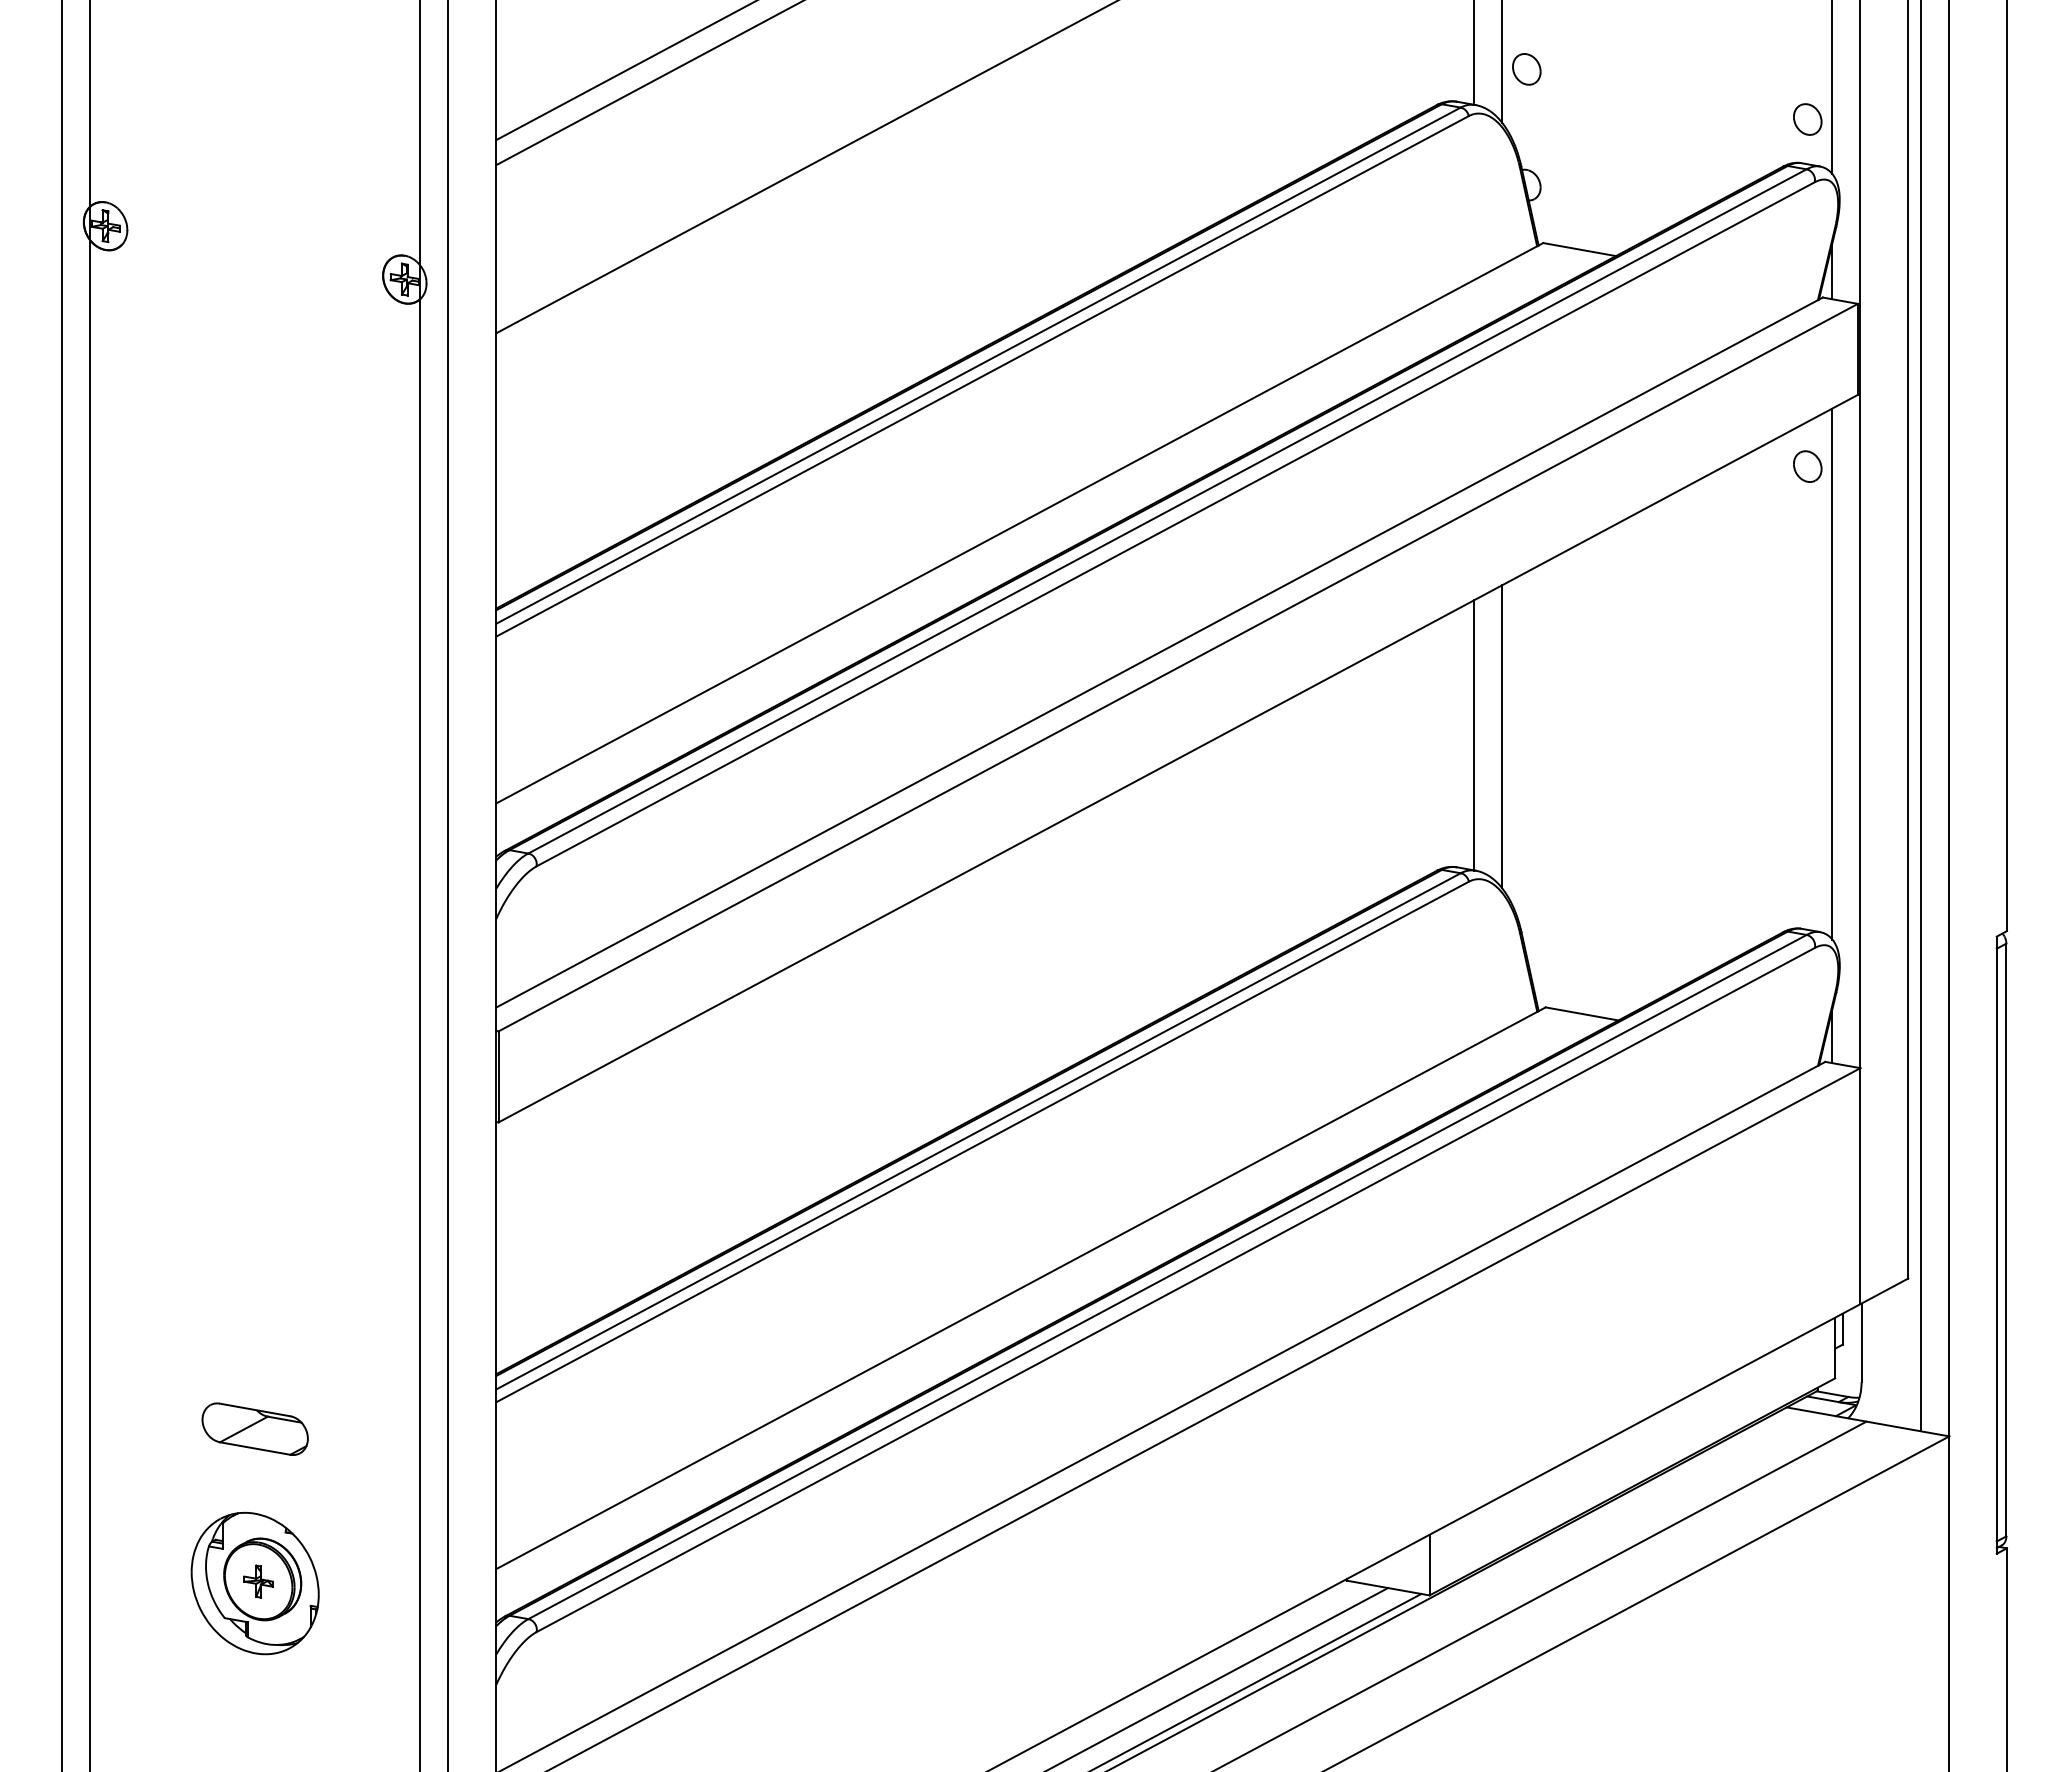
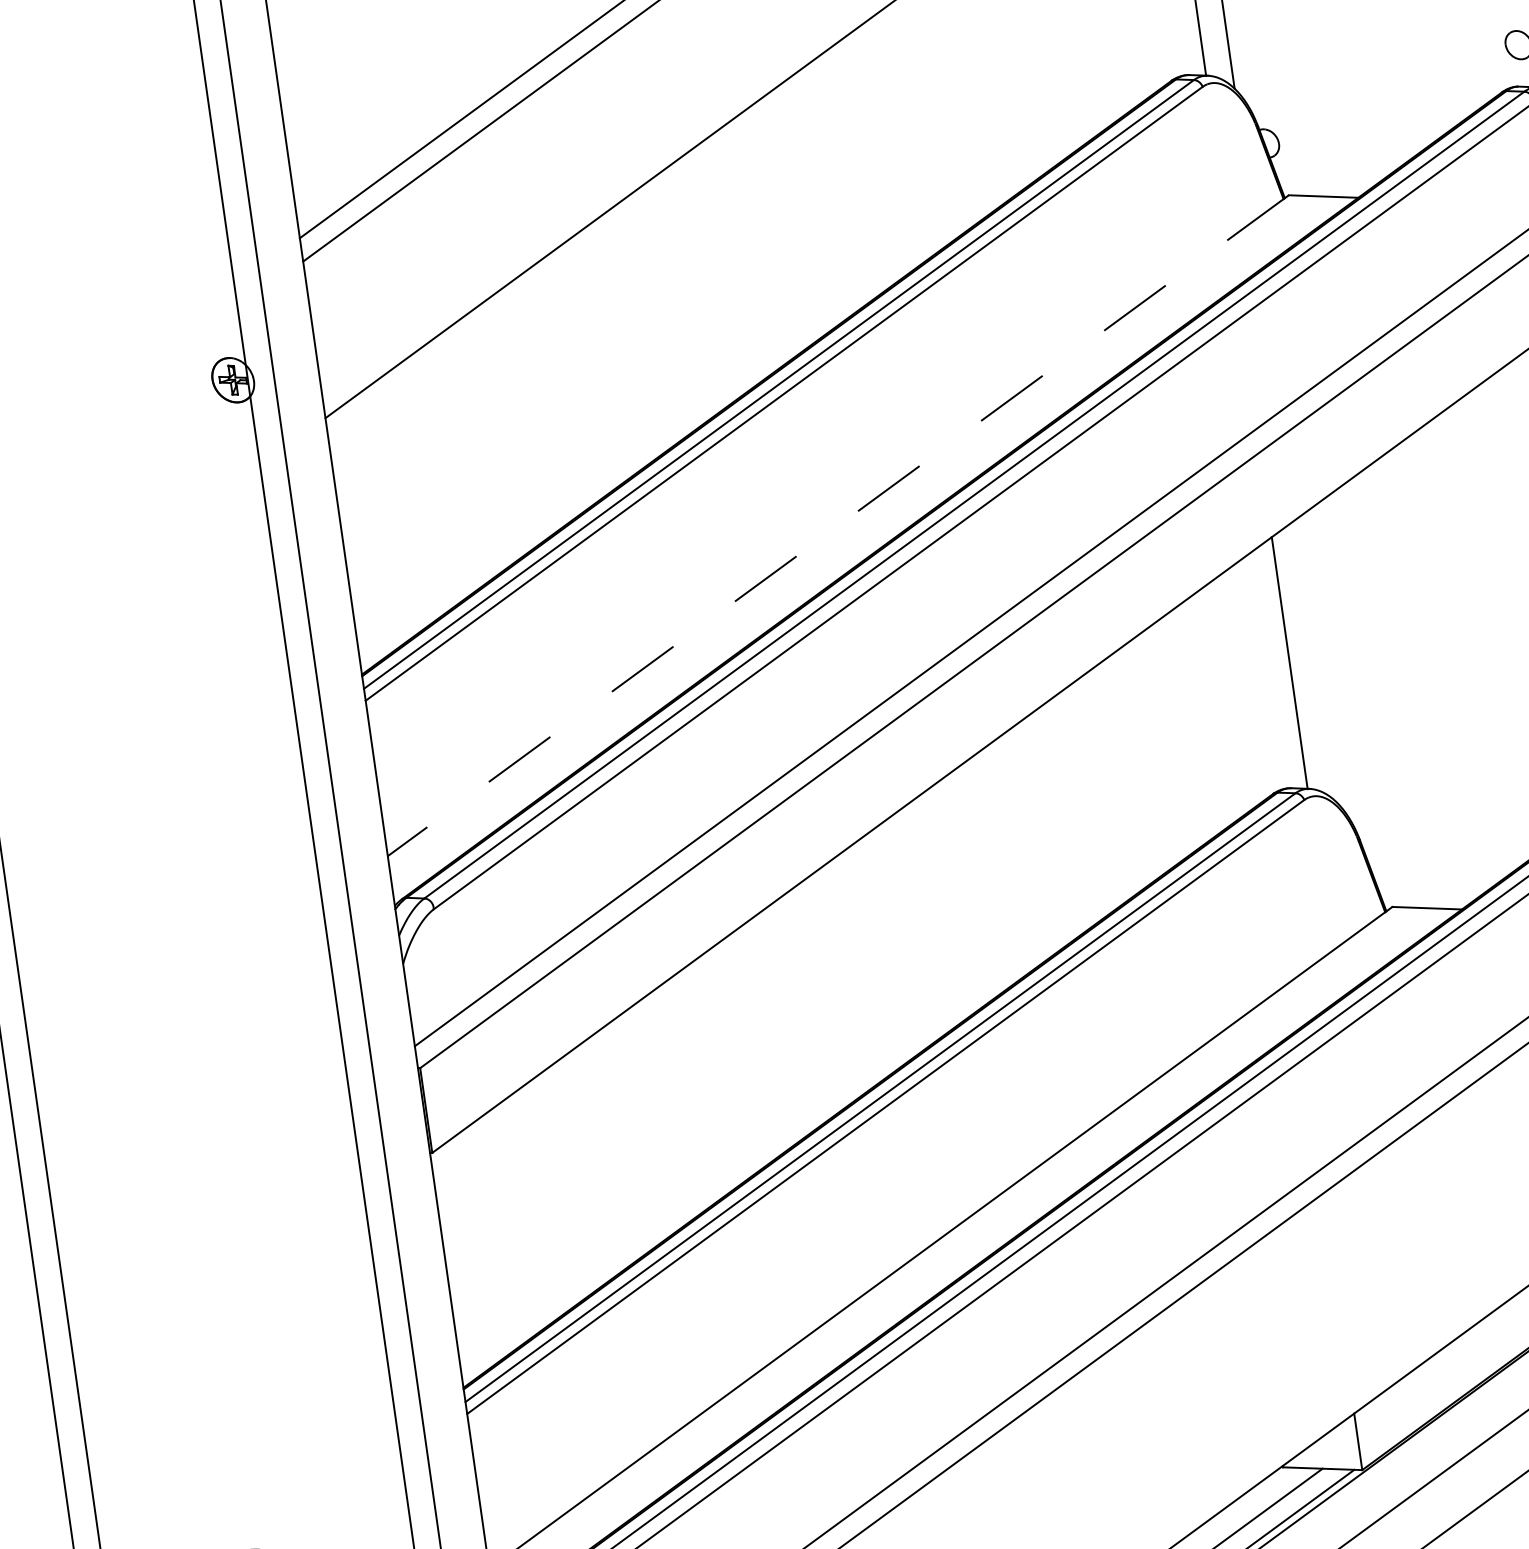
part: (1526, 69) -> (1250, 35), removed
line: (1019, 523) -> (838, 525), solid -> dashed
line: (1502, 736) -> (1316, 660), removed
part: (254, 1428) -> (245, 1470), removed

